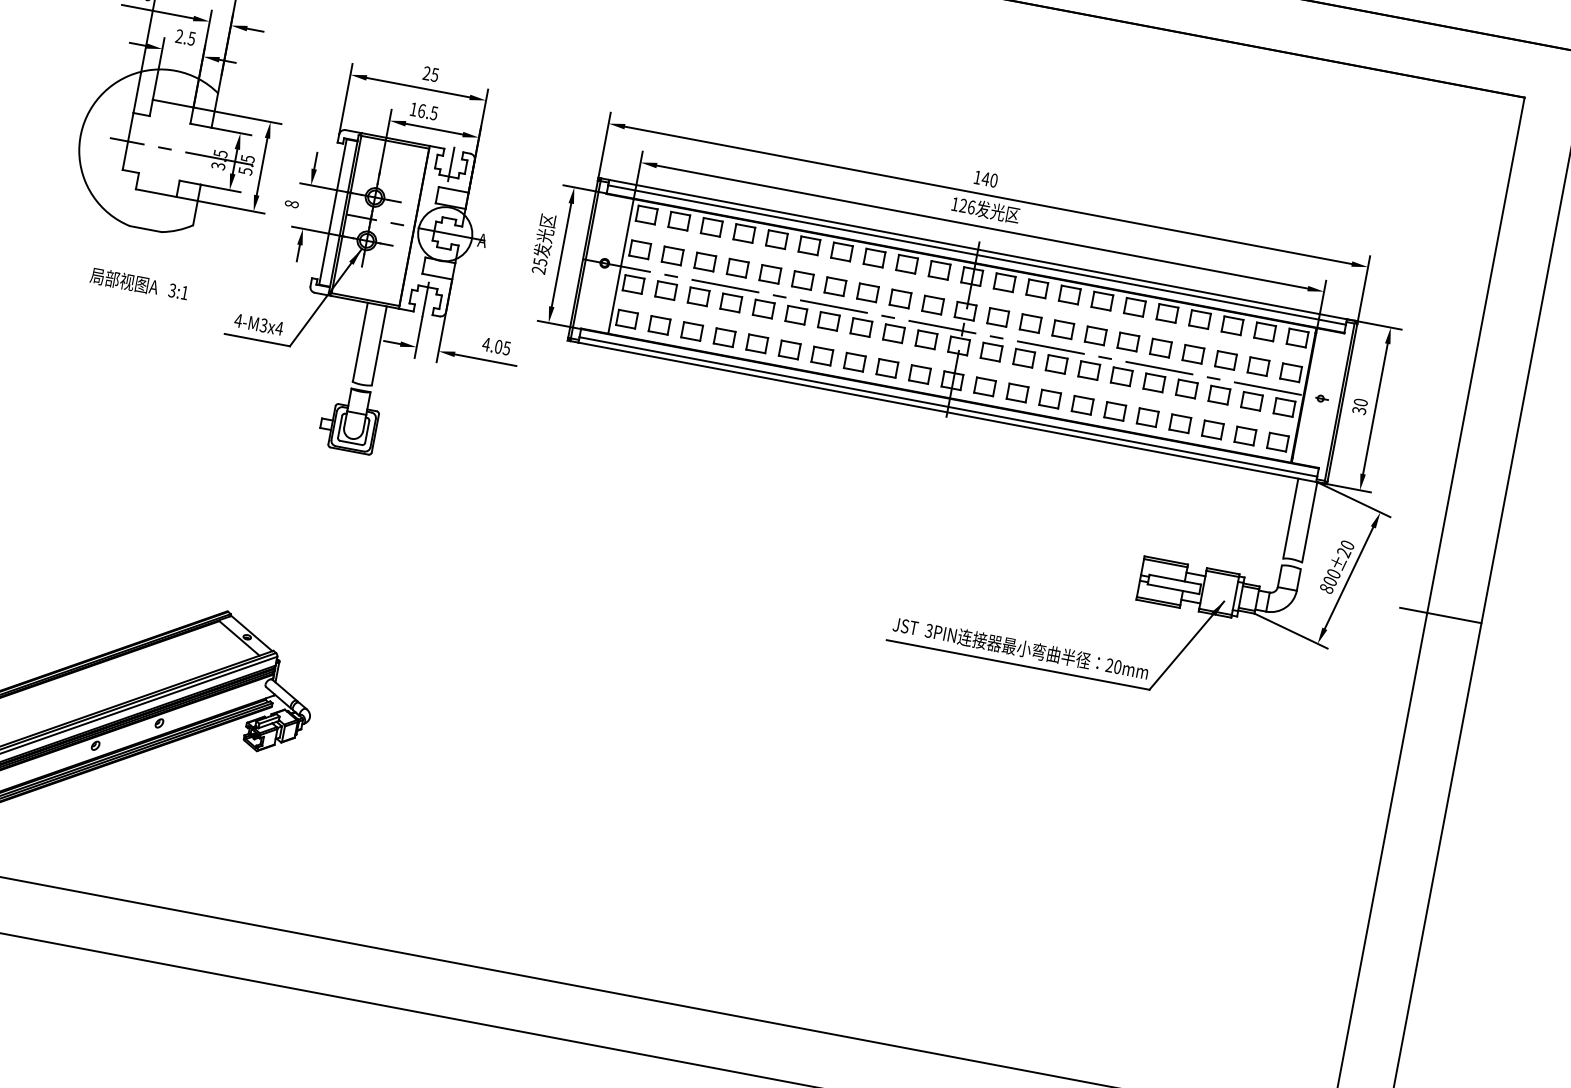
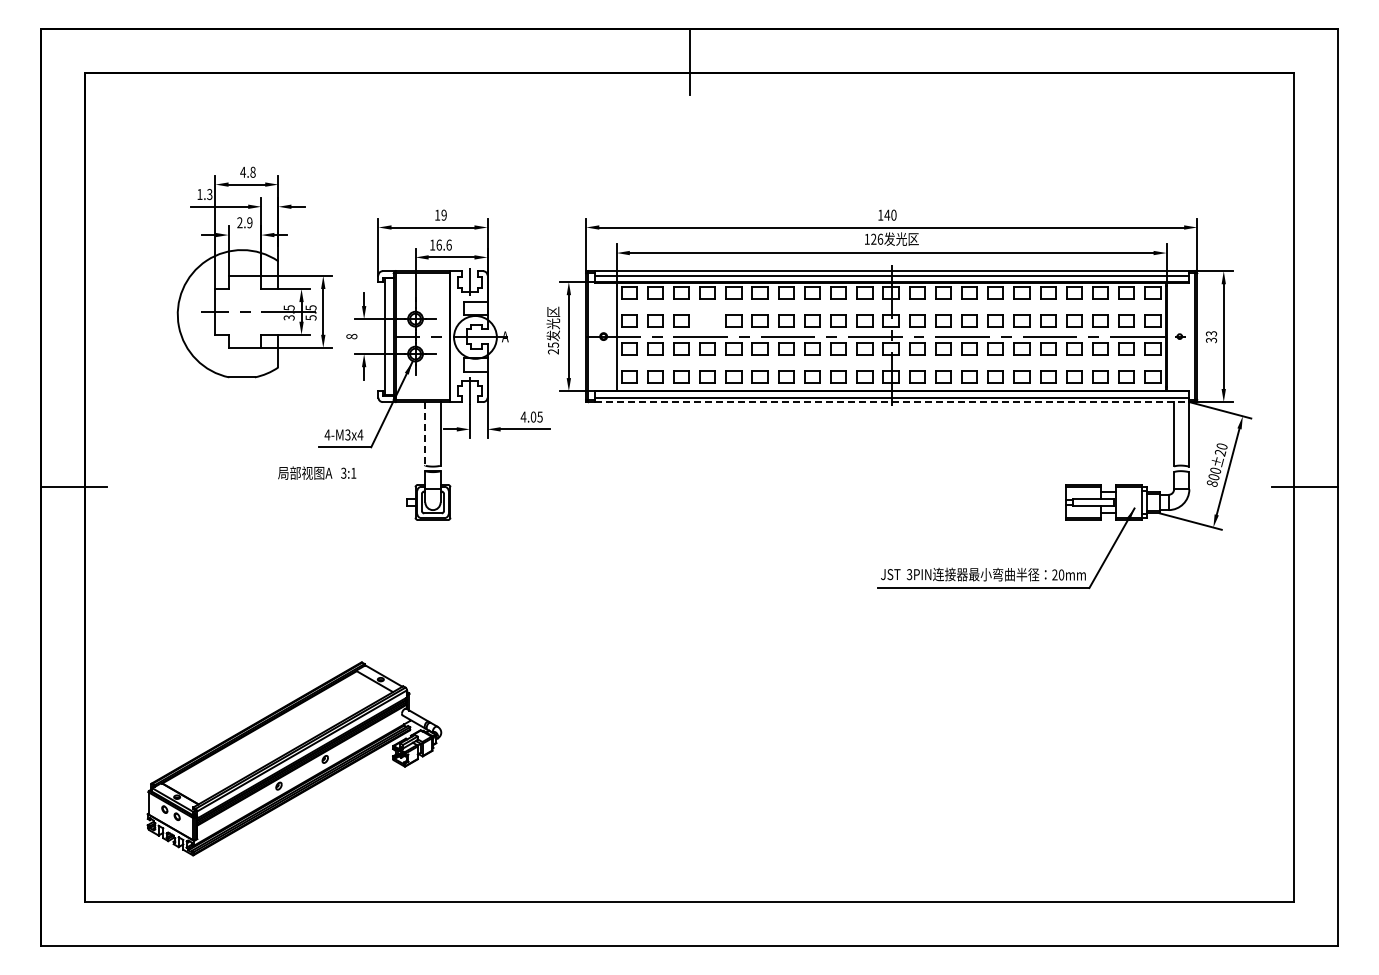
text: (191, 38) -> (249, 222), 2.5 -> 2.9
text: (430, 73) -> (440, 214), 25 -> 19
text: (433, 112) -> (448, 244), 16.5 -> 16.6
part: (737, 267) -> (707, 320), removed
text: (139, 283) -> (317, 472), moved
line: (360, 341) -> (425, 433), solid -> dashed
text: (1360, 402) -> (1211, 333), 30 -> 33
line: (947, 412) -> (891, 402), solid -> dashed

